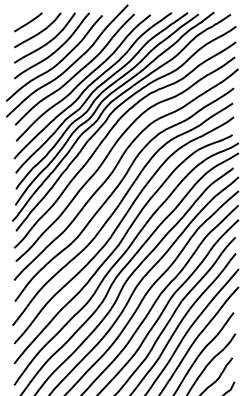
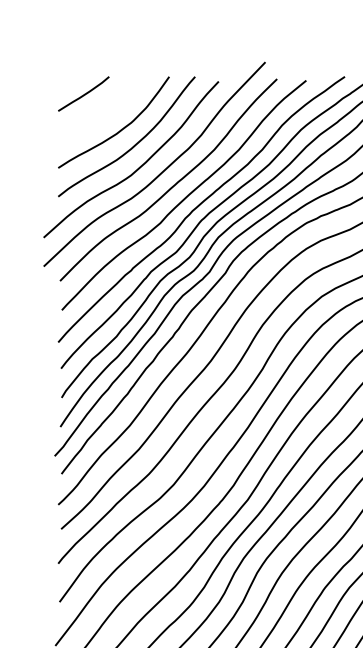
curve: (38, 32) -> (102, 112), removed

